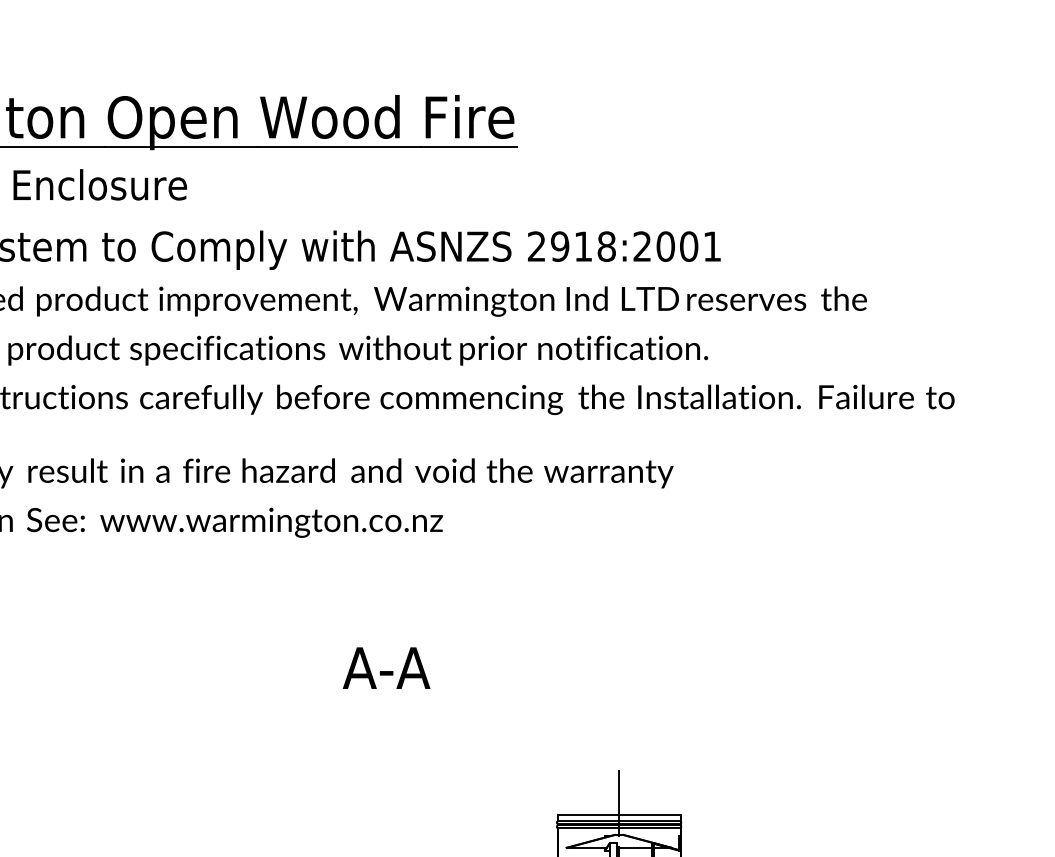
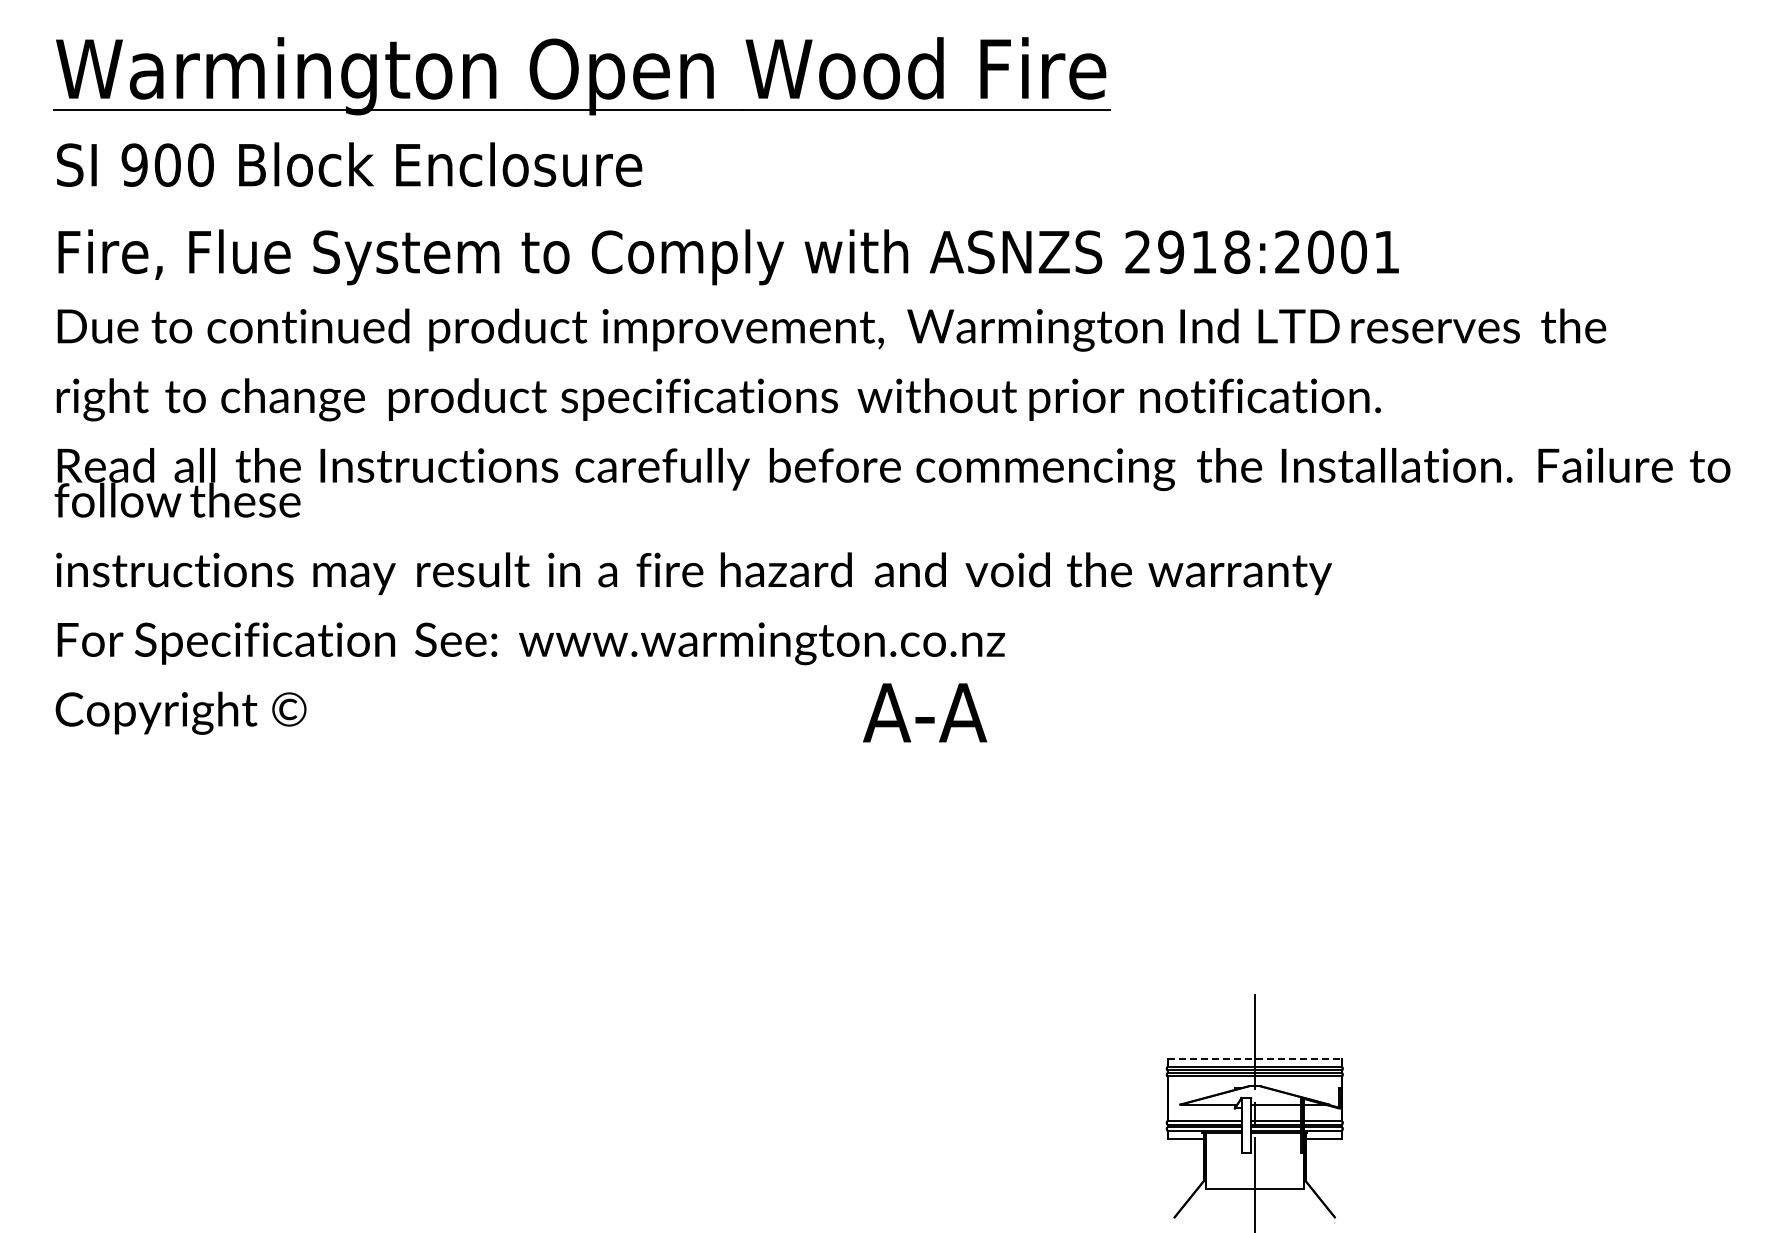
text: (386, 667) -> (925, 712), moved
line: (619, 815) -> (1255, 1058), solid -> dashed

